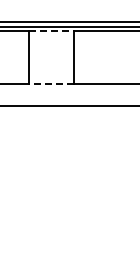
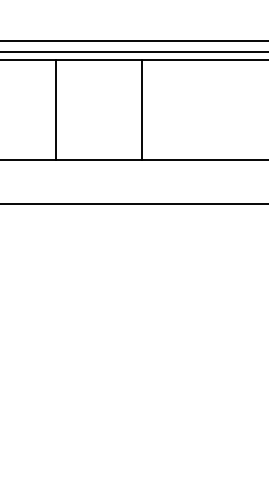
line: (51, 31) -> (98, 60), dashed -> solid
line: (50, 83) -> (97, 160), dashed -> solid

